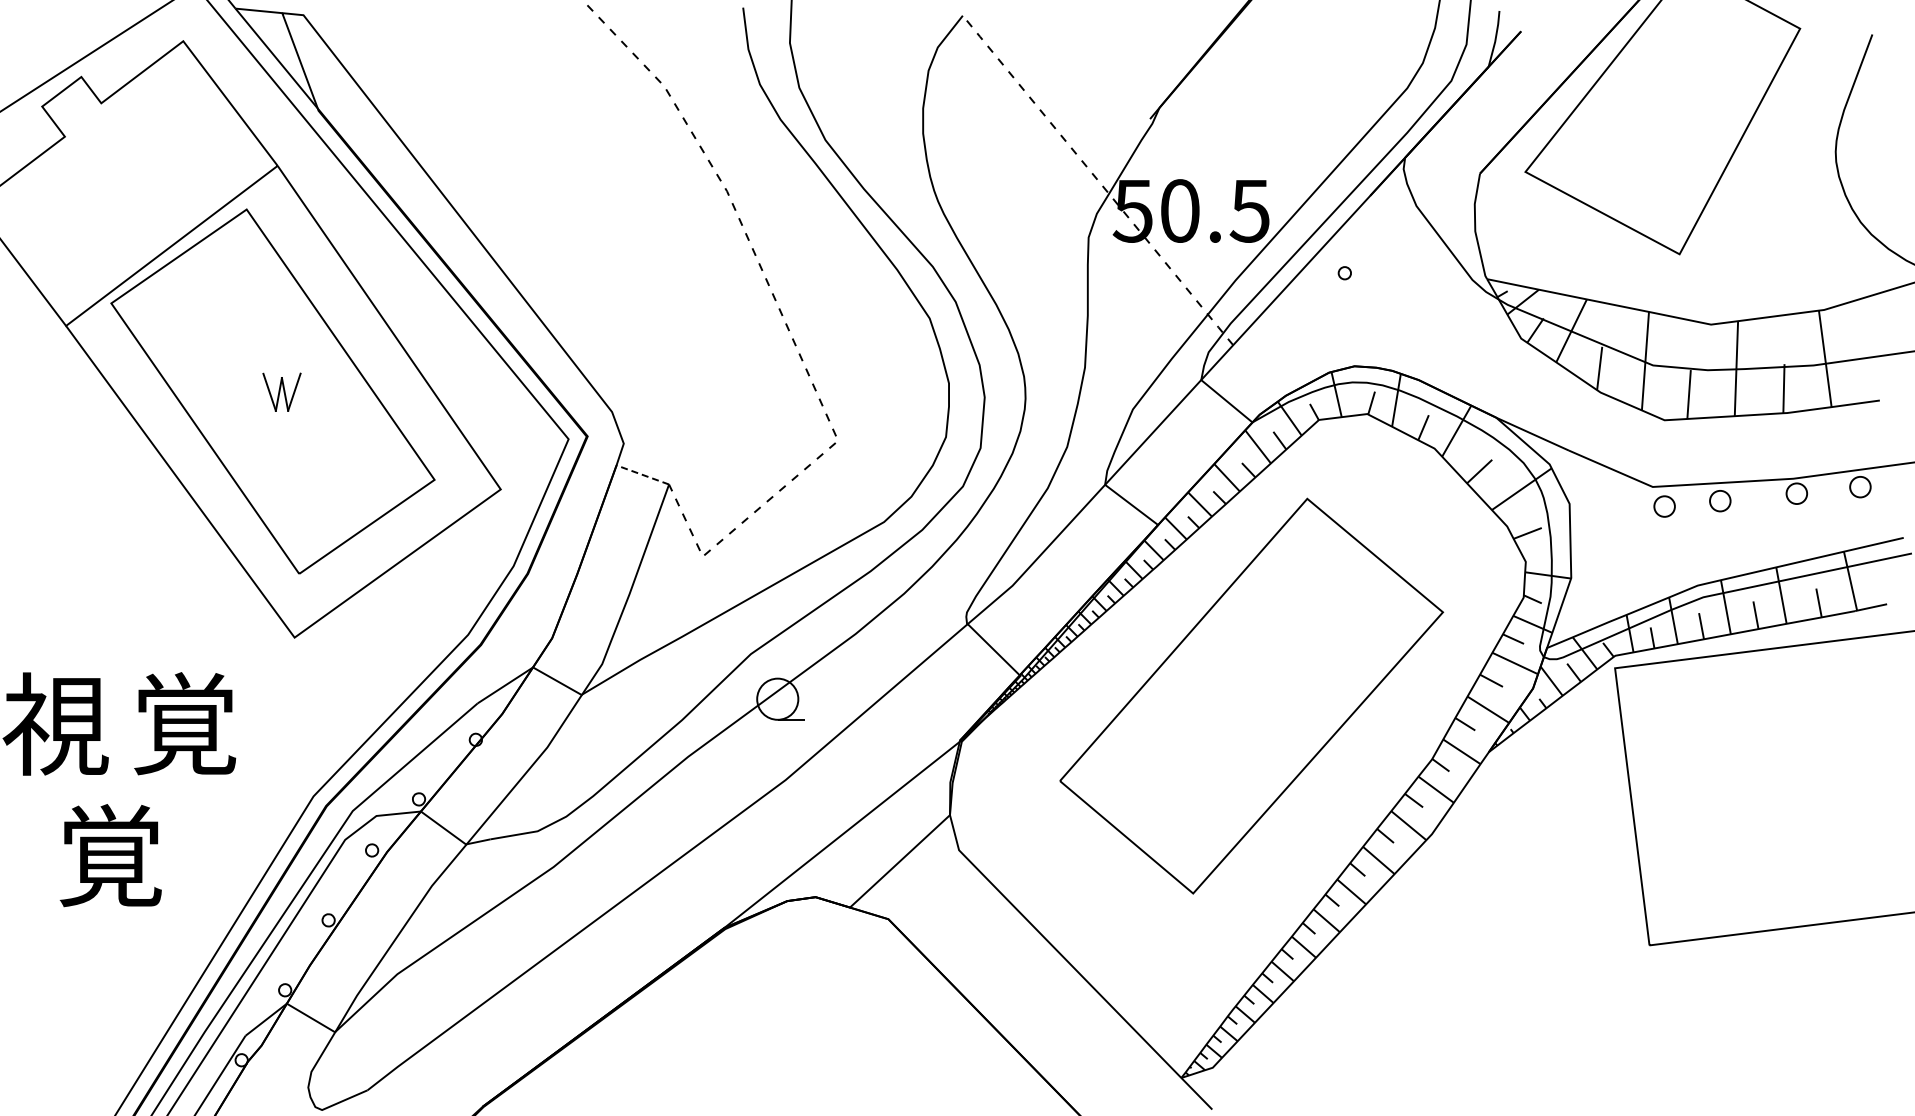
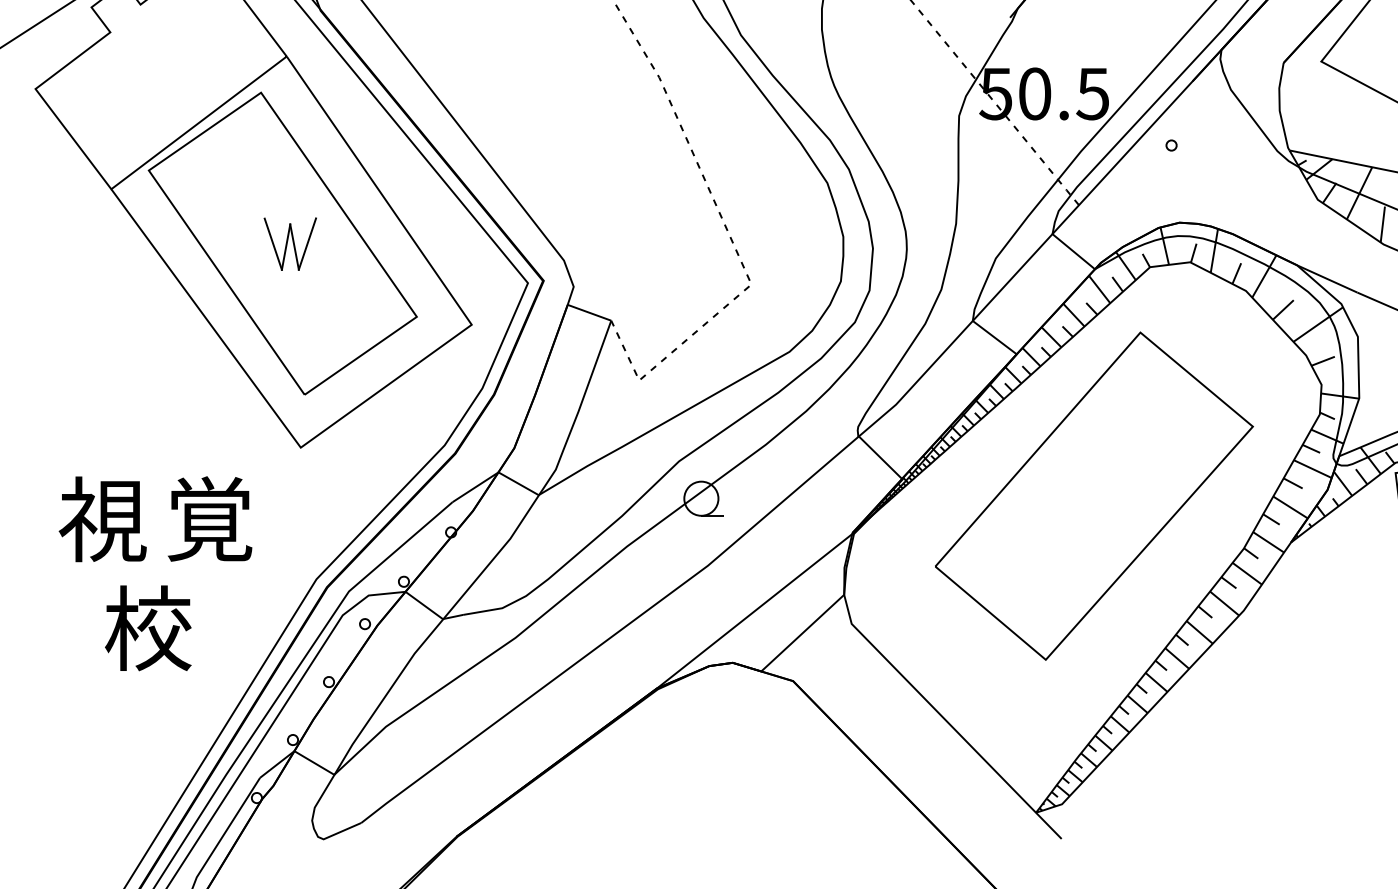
part: (281, 392) -> (289, 244), size x1.67
line: (642, 474) -> (589, 312), dashed -> solid
text: (110, 855) -> (148, 628), 覚 -> 校

